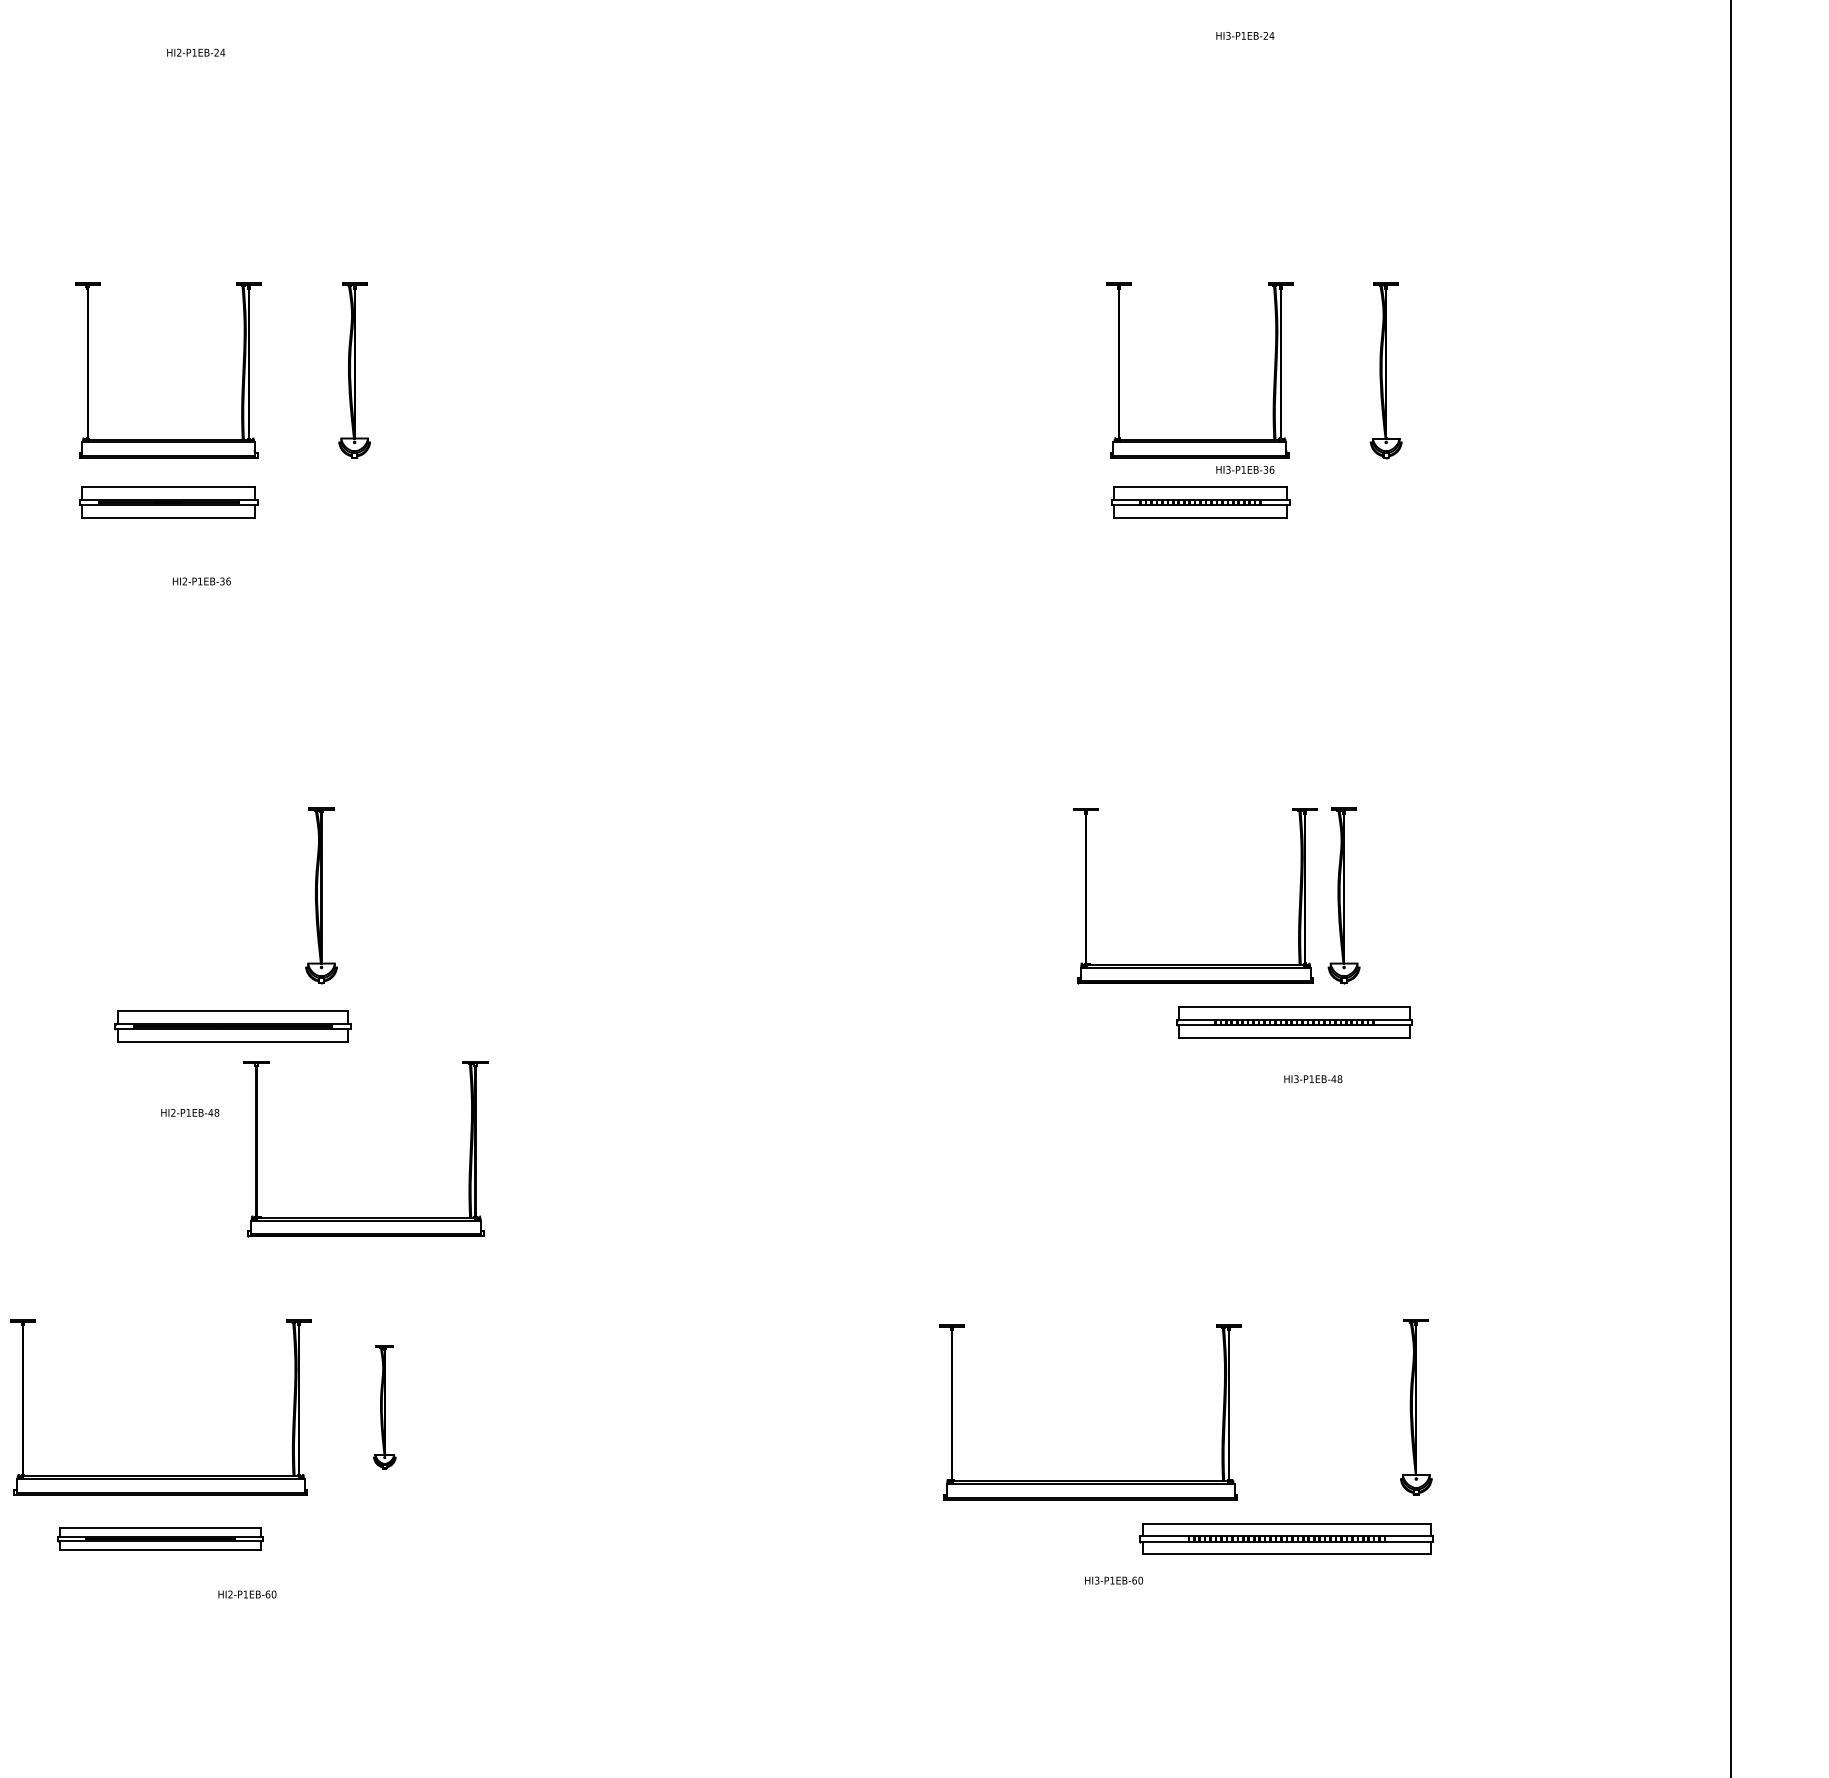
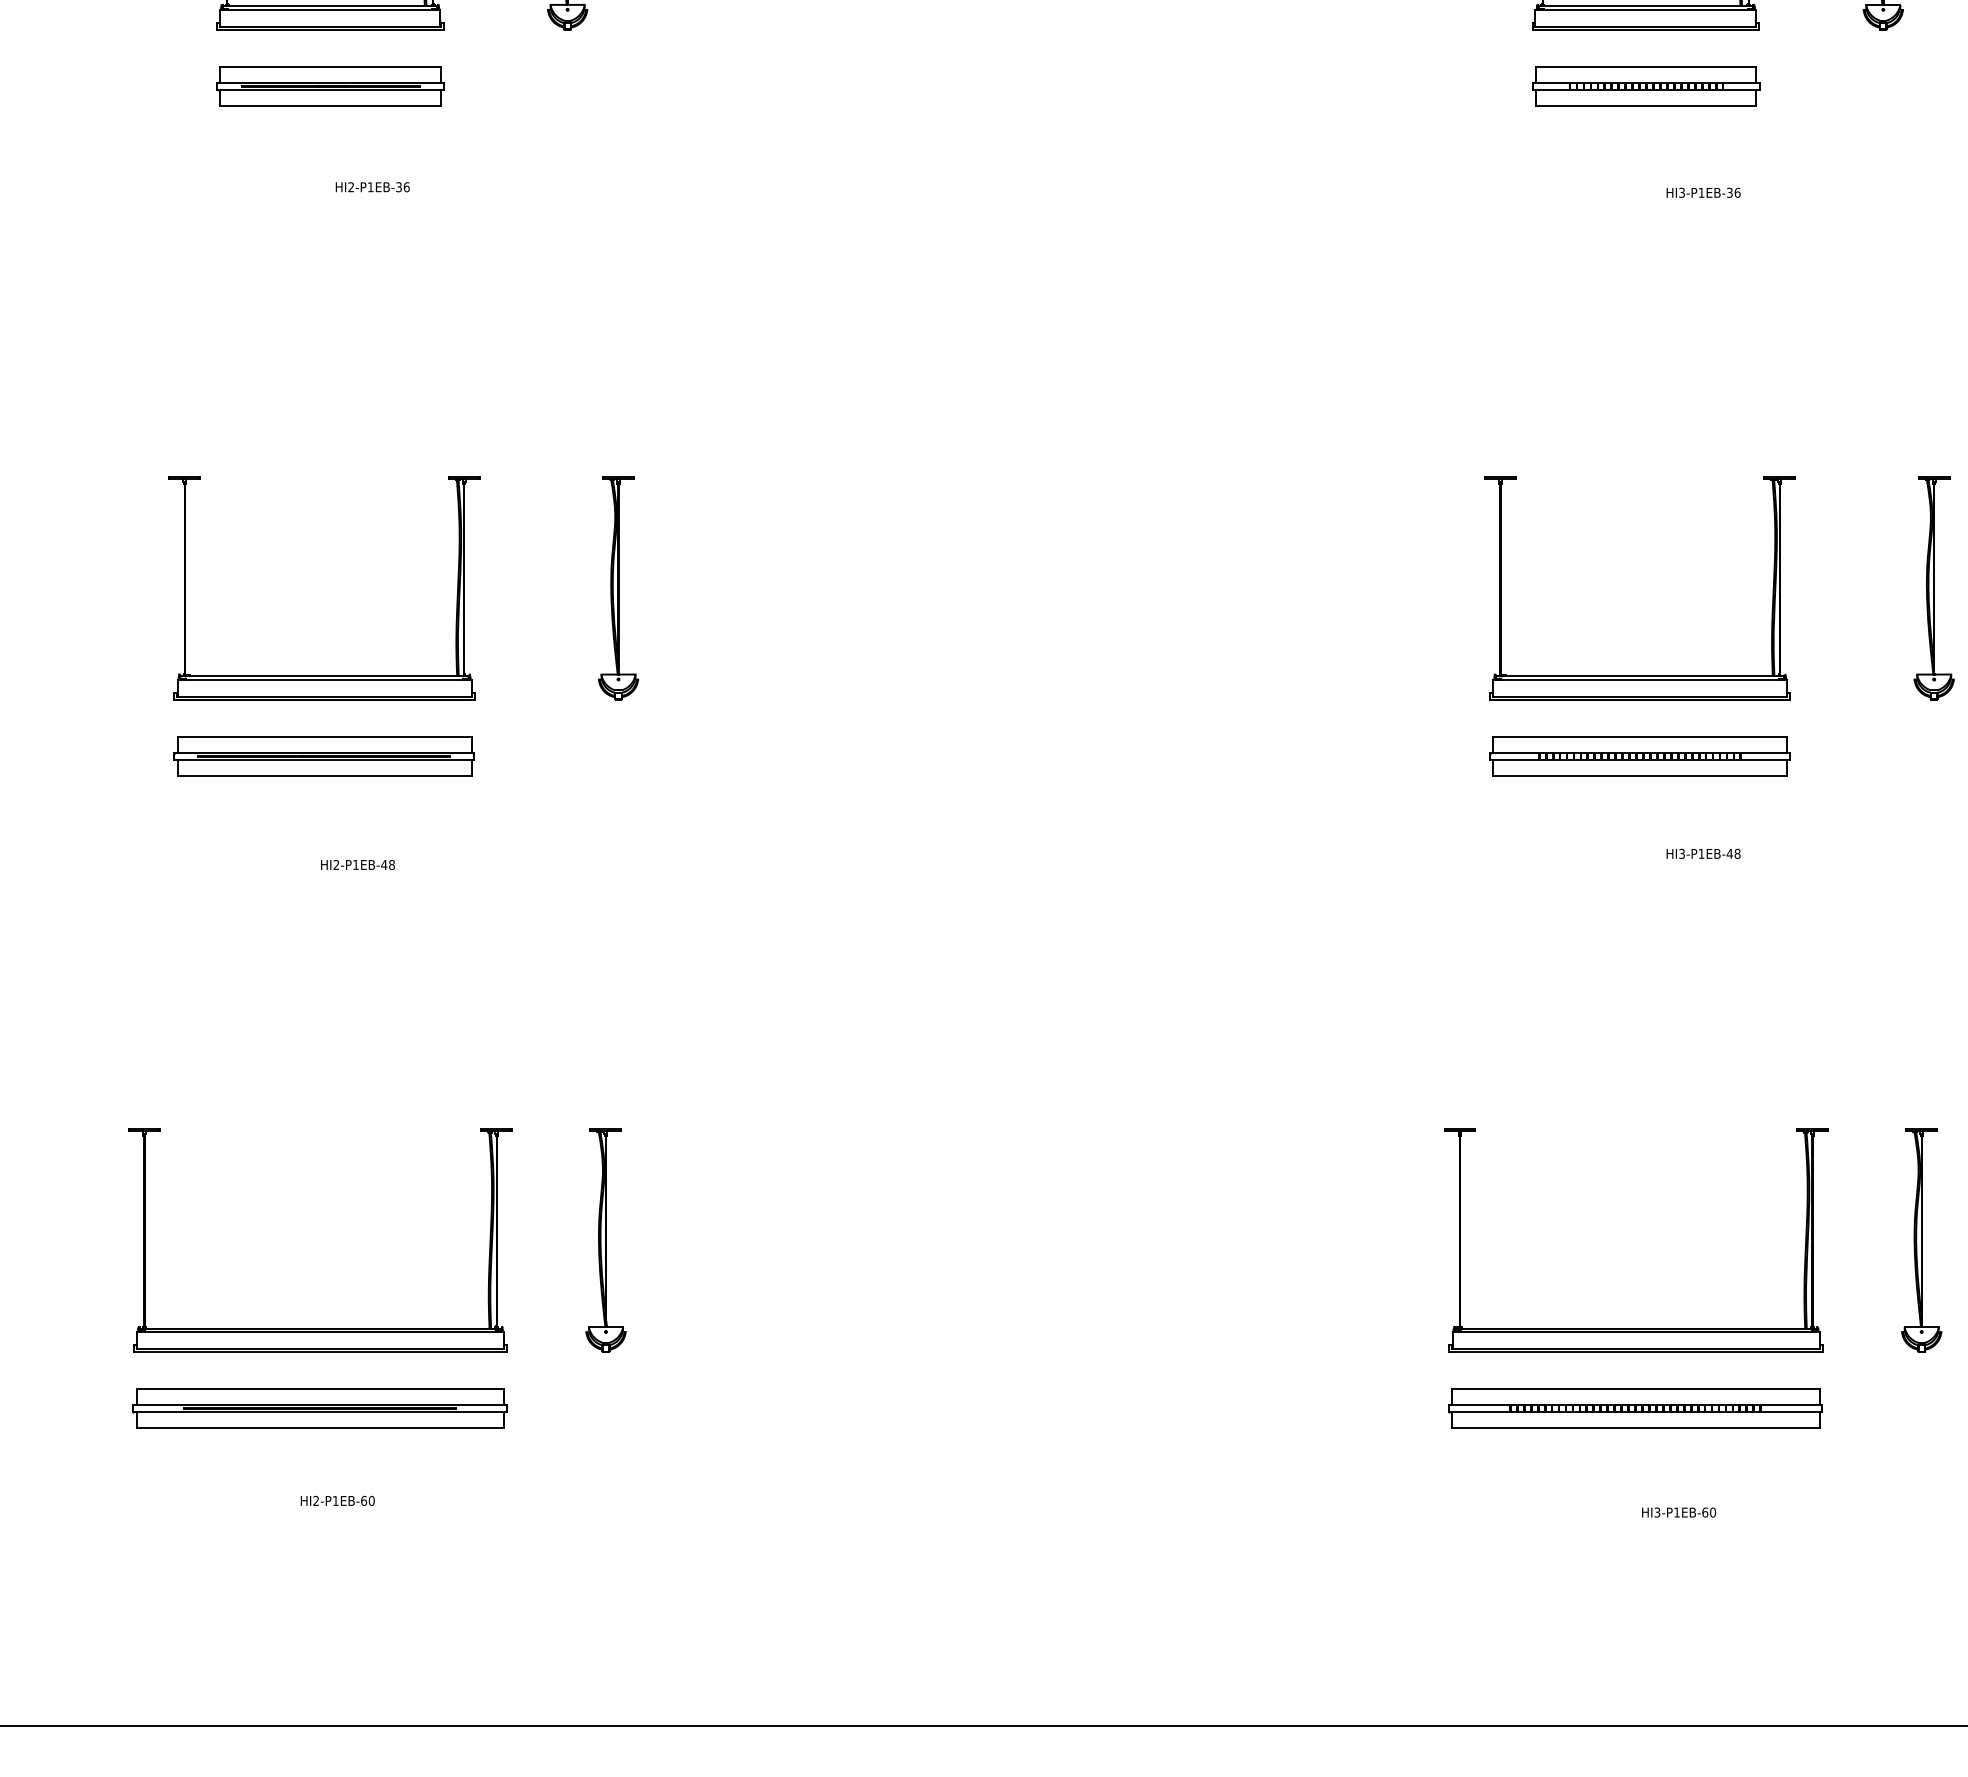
text: (1245, 469) -> (1703, 192), moved
part: (321, 895) -> (618, 587), moved
part: (1343, 895) -> (1933, 587), moved
part: (1294, 1022) -> (1640, 756), moved
part: (232, 1026) -> (323, 756), moved
text: (1313, 1079) -> (1703, 854), moved
part: (365, 1217) -> (323, 675), moved
part: (384, 1407) -> (605, 1240), size x1.43
part: (1090, 1480) -> (1636, 1327), moved
part: (160, 1538) -> (320, 1407), size x1.43
part: (1286, 1538) -> (1634, 1407), moved
text: (1113, 1580) -> (1678, 1512), moved
text: (247, 1594) -> (337, 1500), moved

